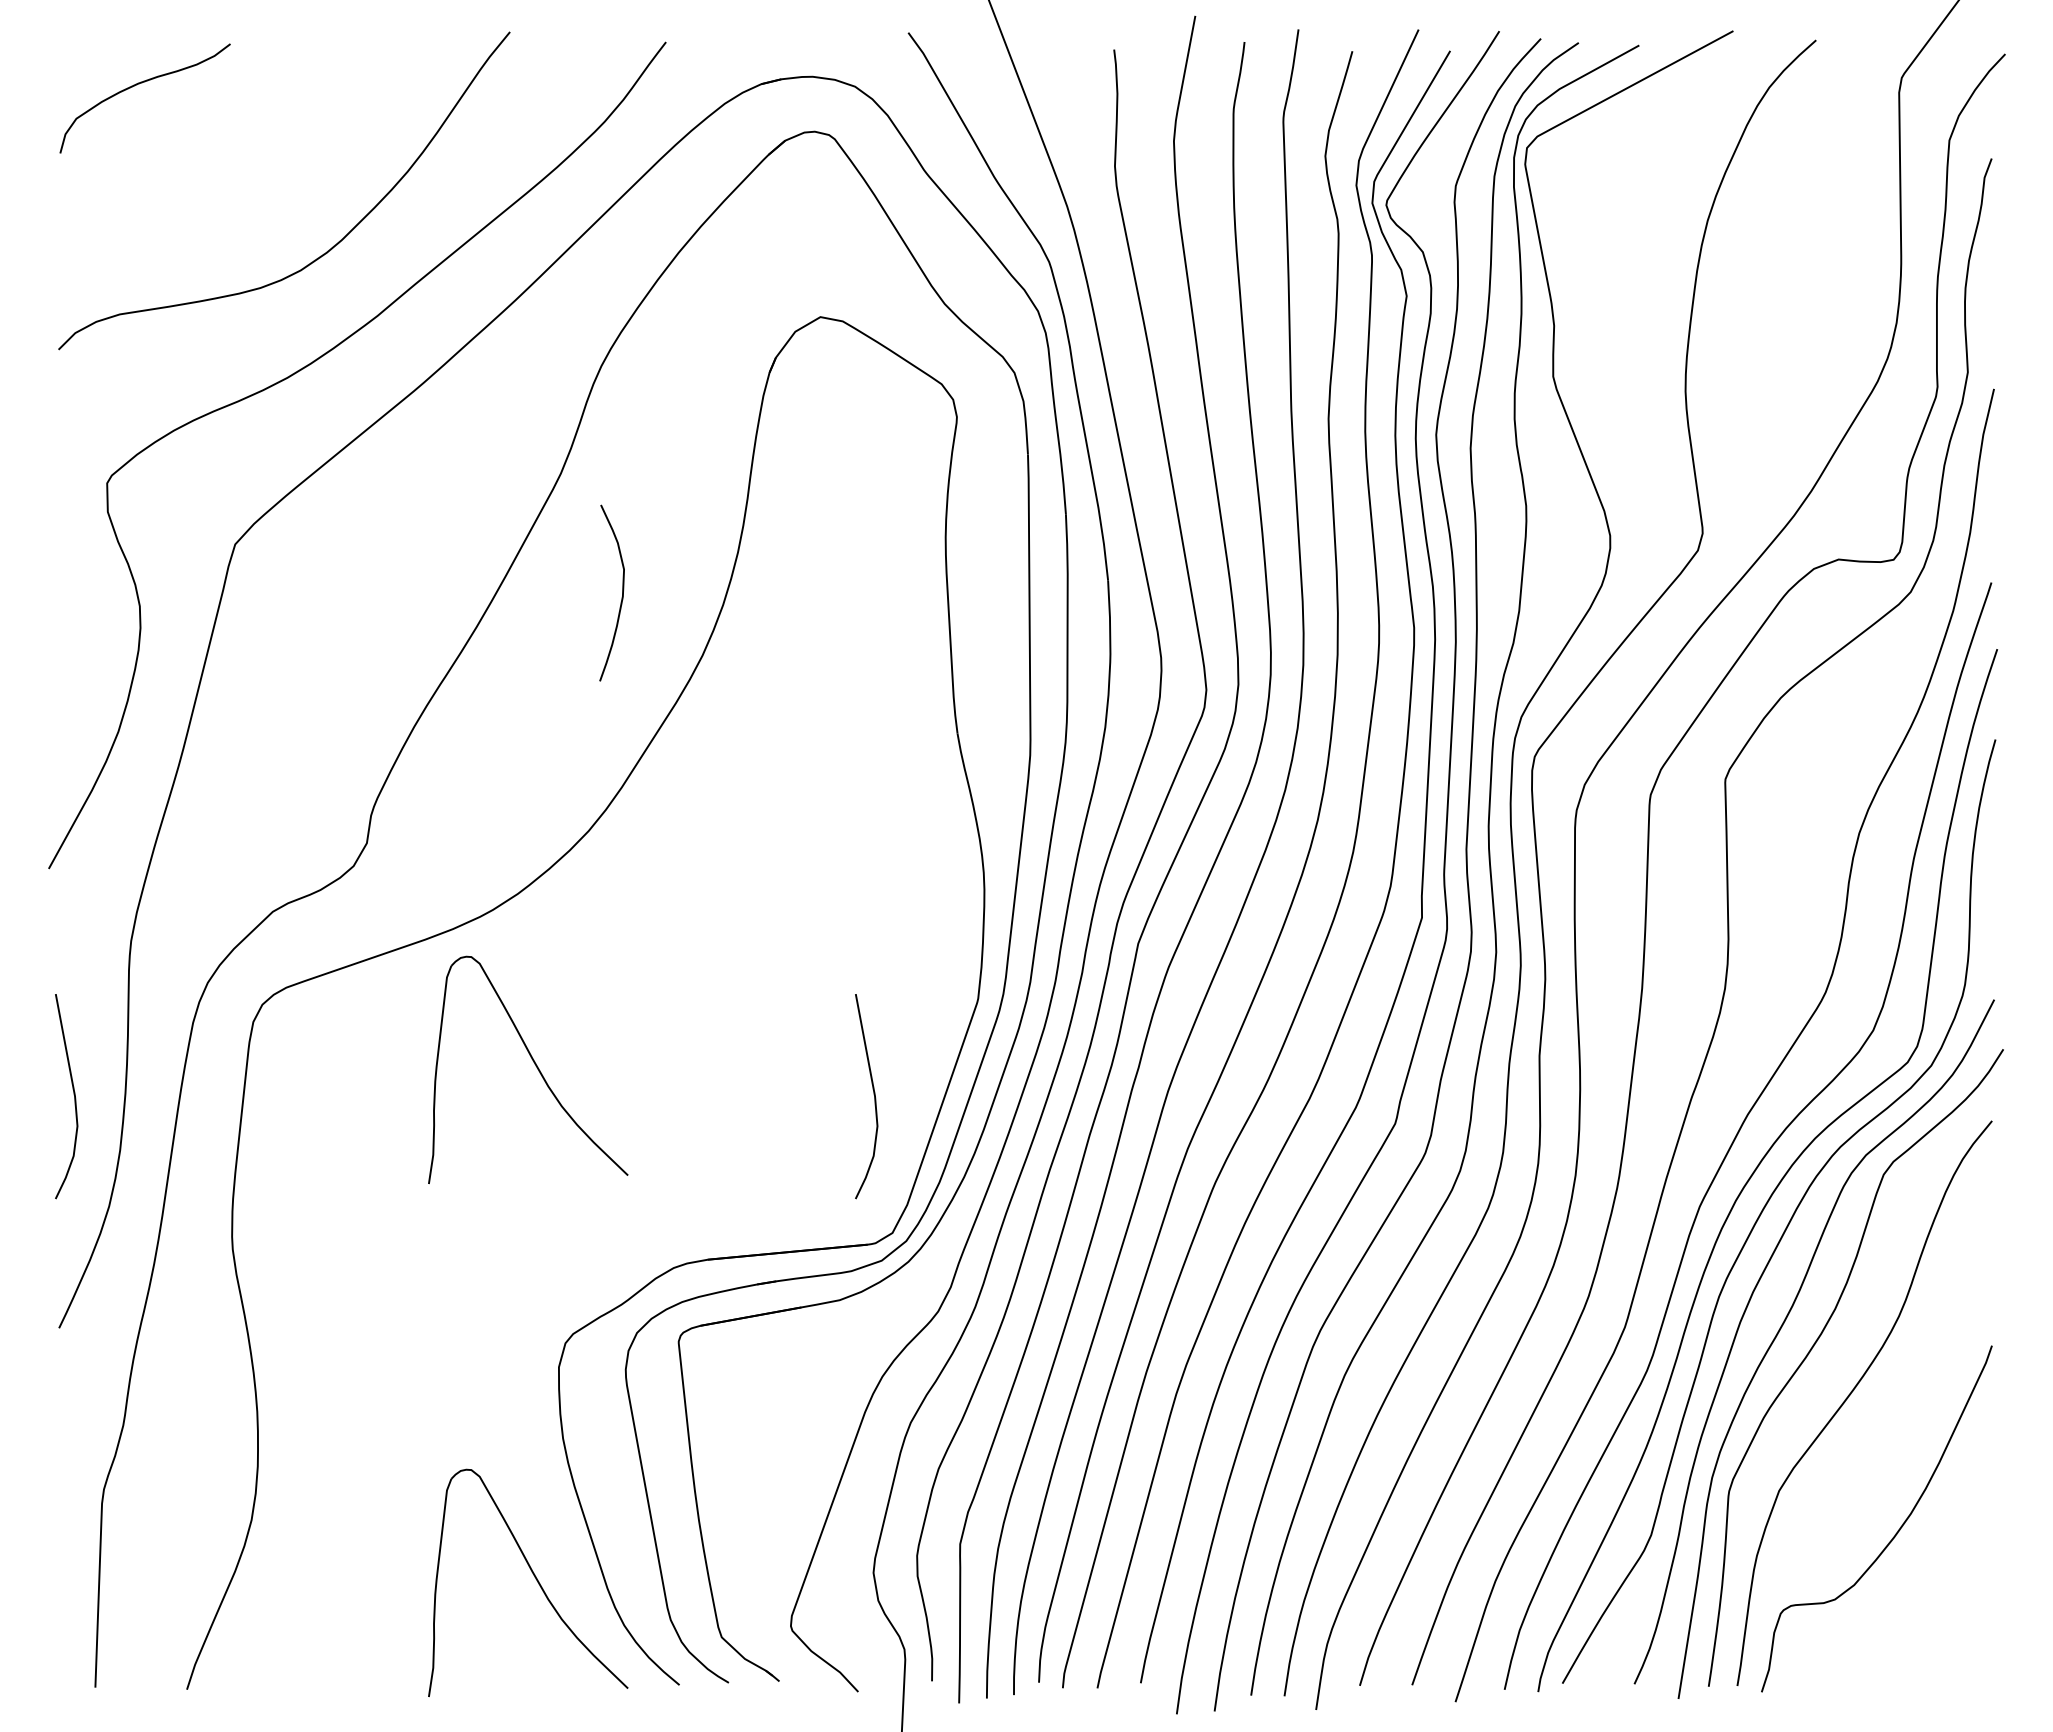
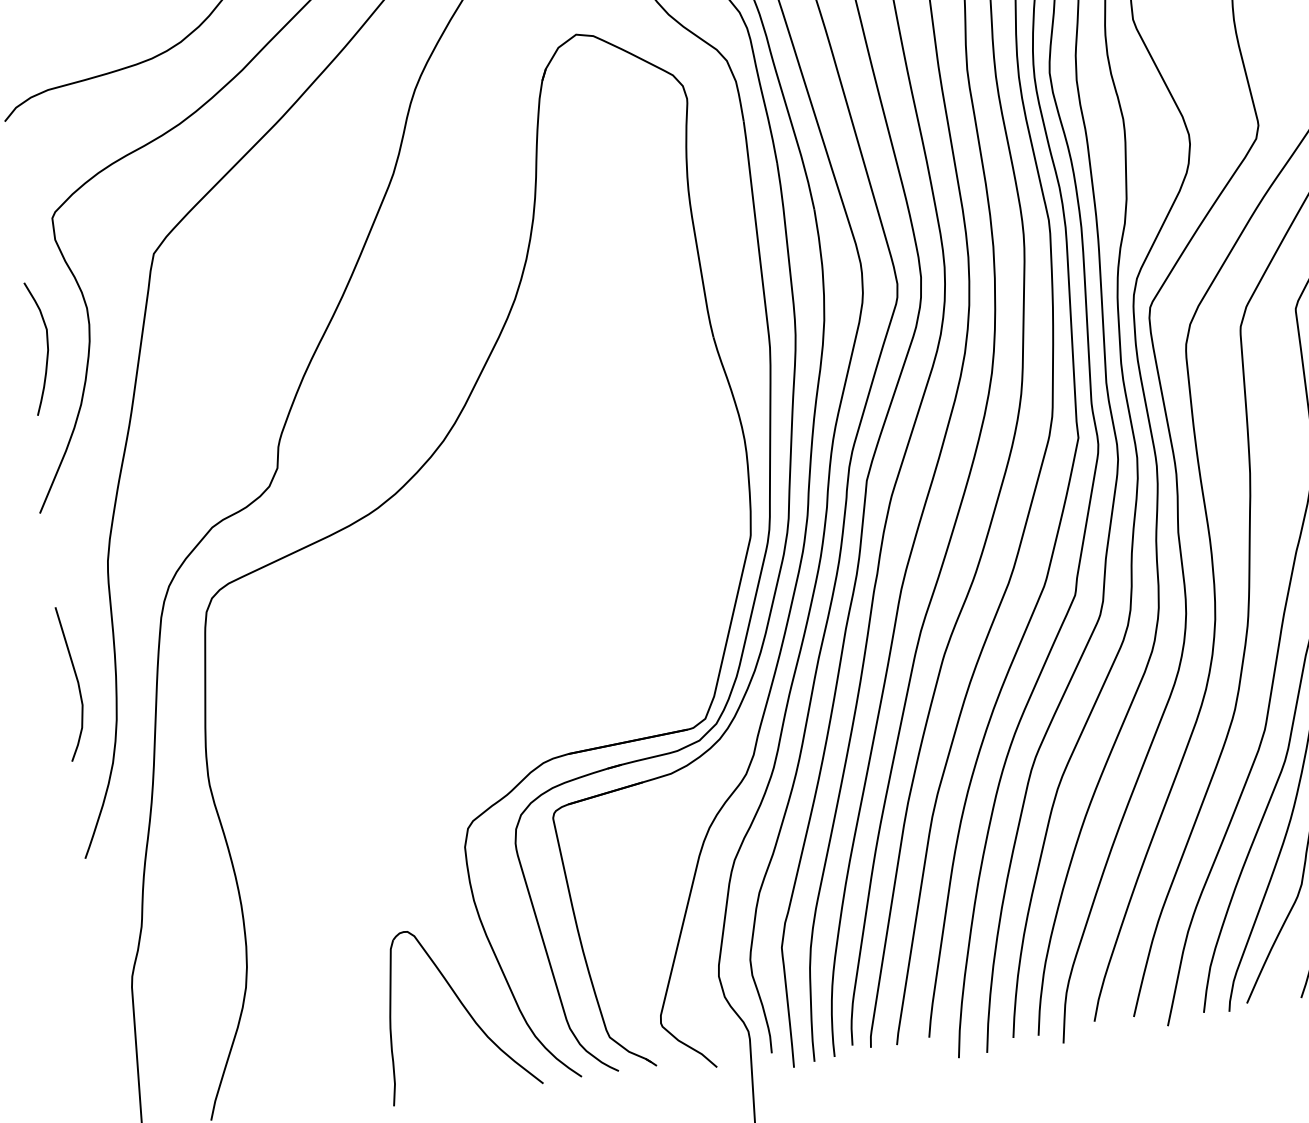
curve: (622, 592) -> (47, 347), moved
part: (535, 1066) -> (422, 622), removed
curve: (873, 1094) -> (679, 616), removed

